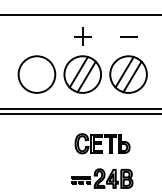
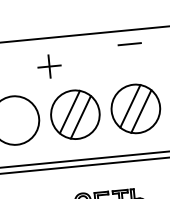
part: (82, 36) -> (49, 66), moved
line: (128, 36) -> (129, 44), moved

